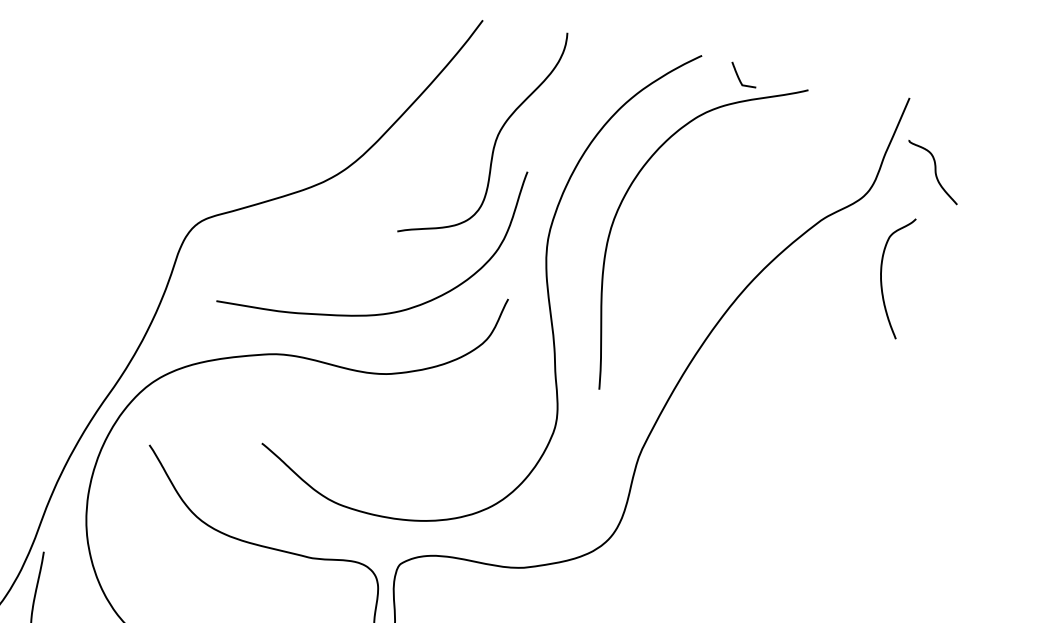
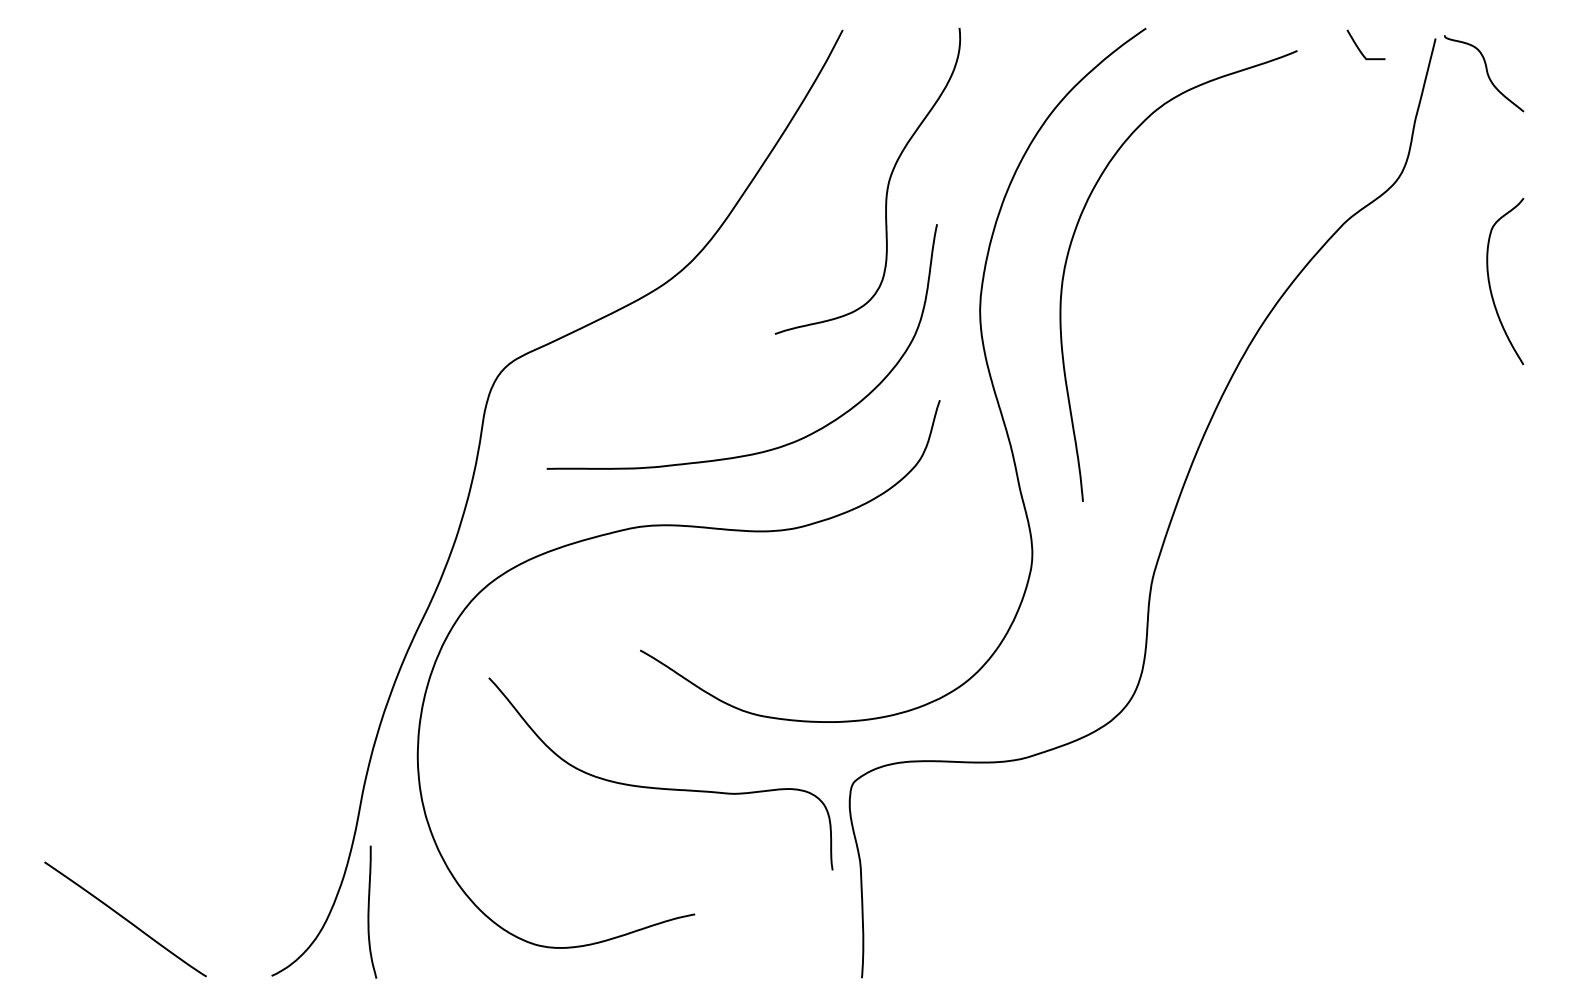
curve: (739, 77) -> (1360, 49), moved
curve: (934, 172) -> (1486, 73), moved
curve: (882, 275) -> (1490, 282), moved

